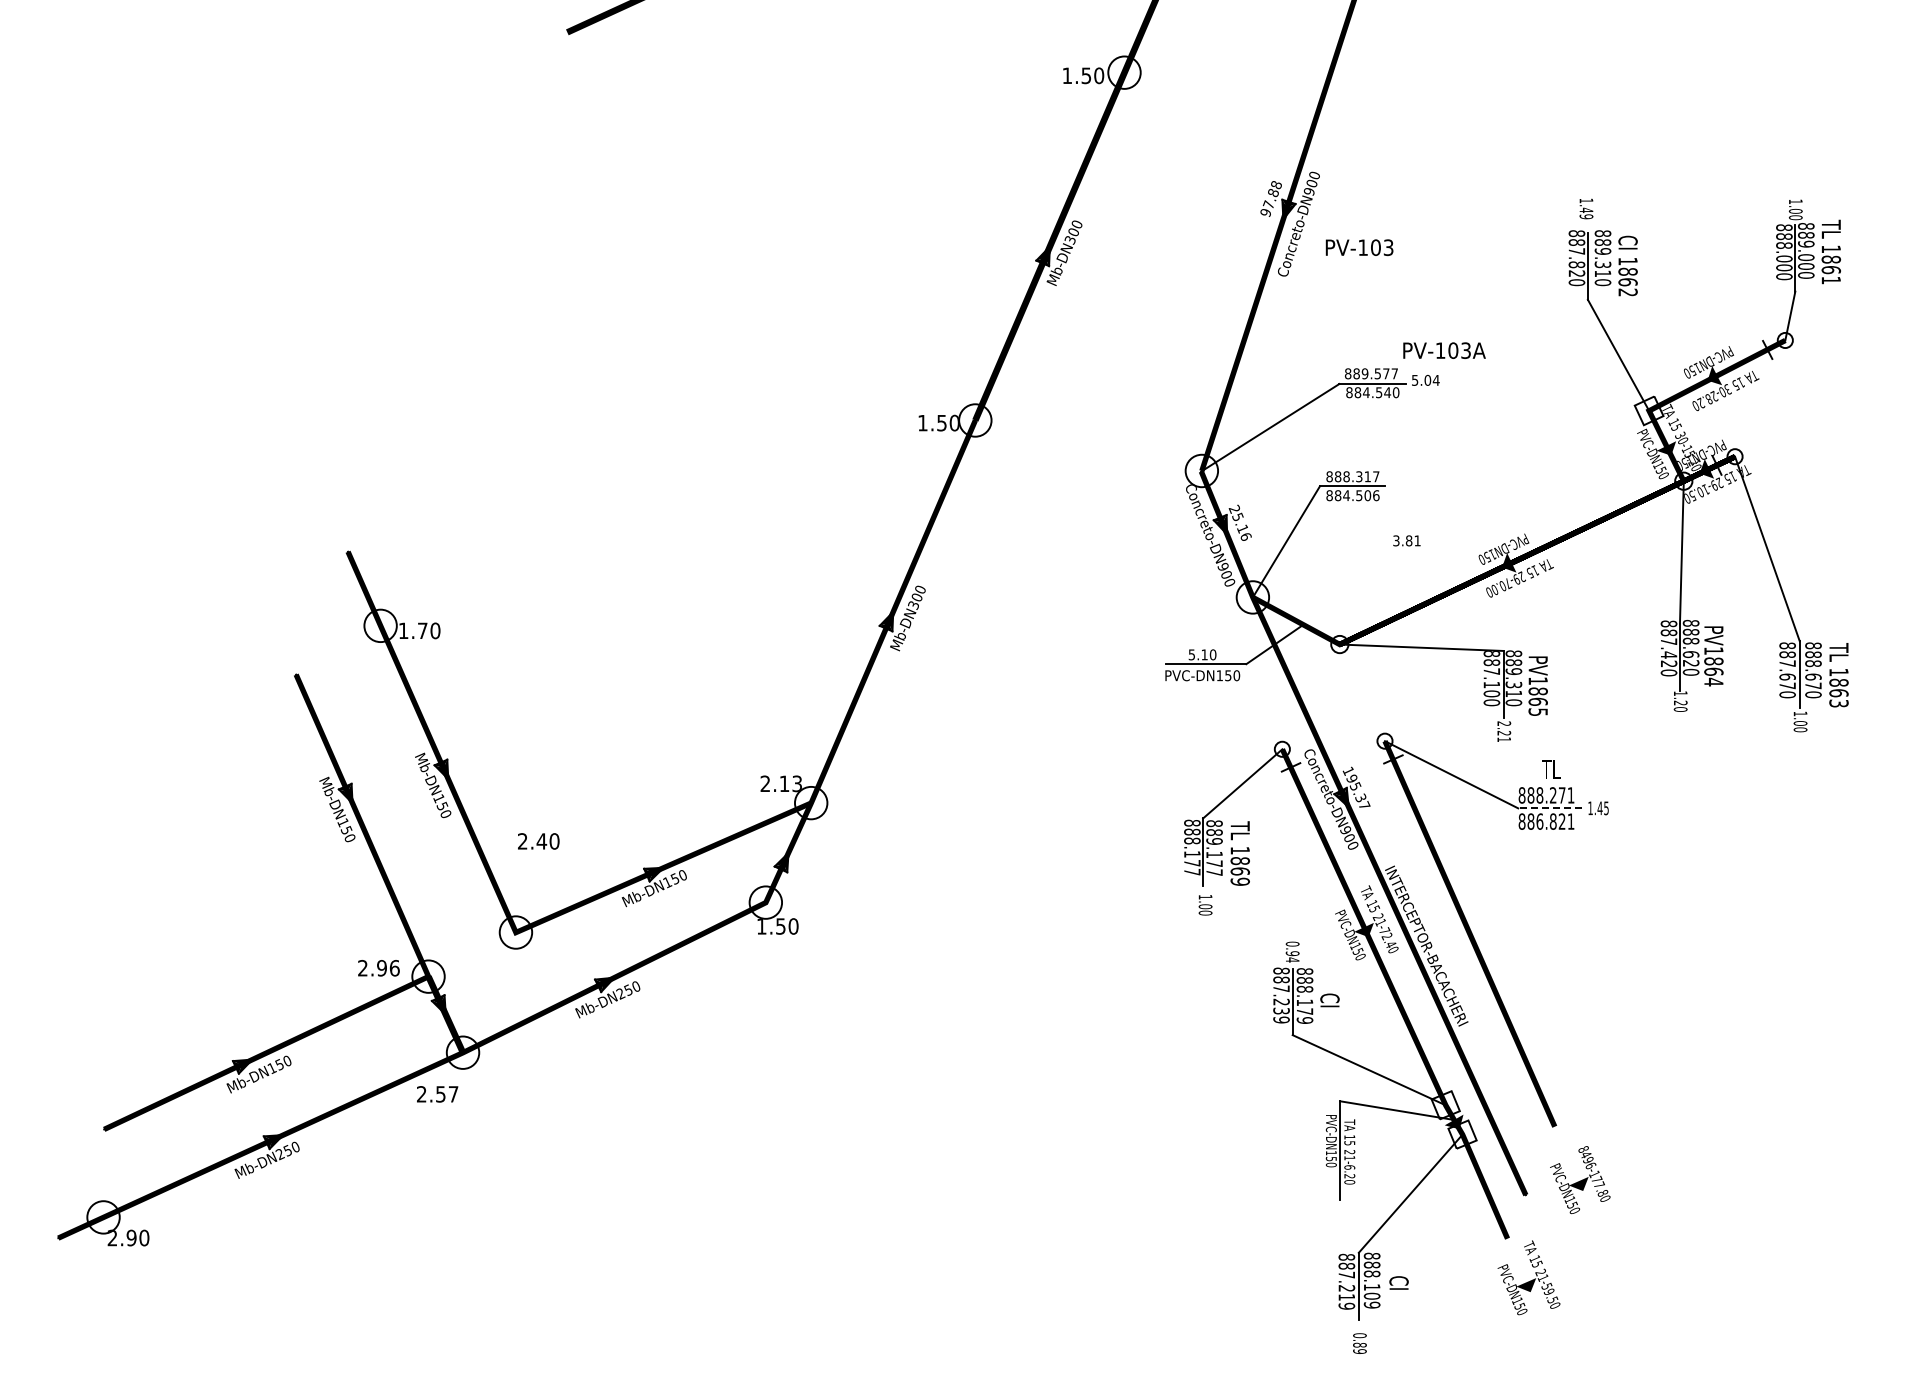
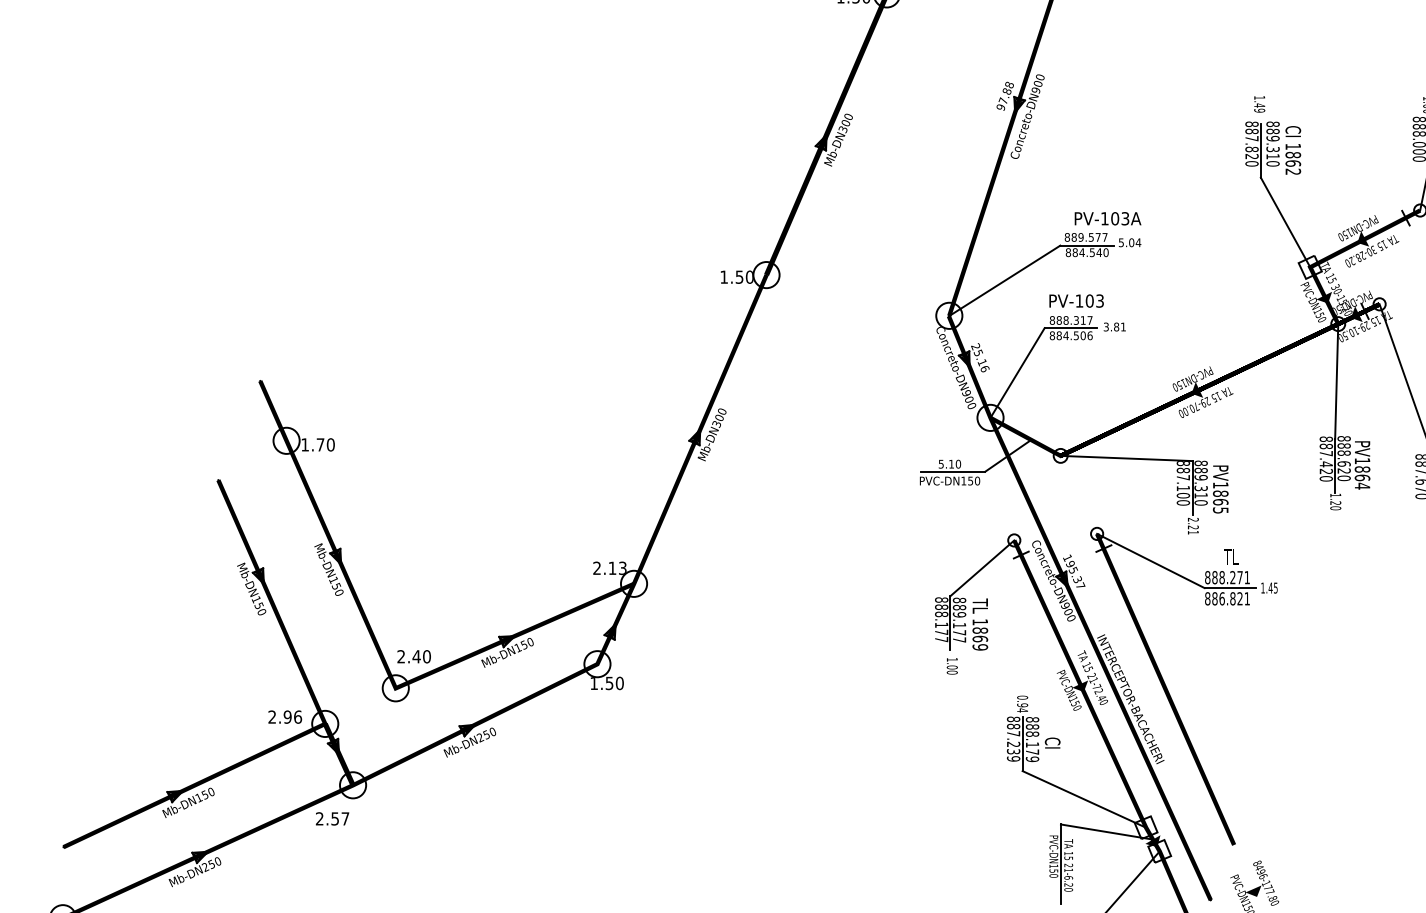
text: (1359, 247) -> (1076, 300), moved
text: (1444, 350) -> (1108, 218), moved
text: (1406, 540) -> (1114, 326), moved
line: (1550, 808) -> (1230, 588), dashed -> solid
text: (538, 841) -> (413, 656), moved

